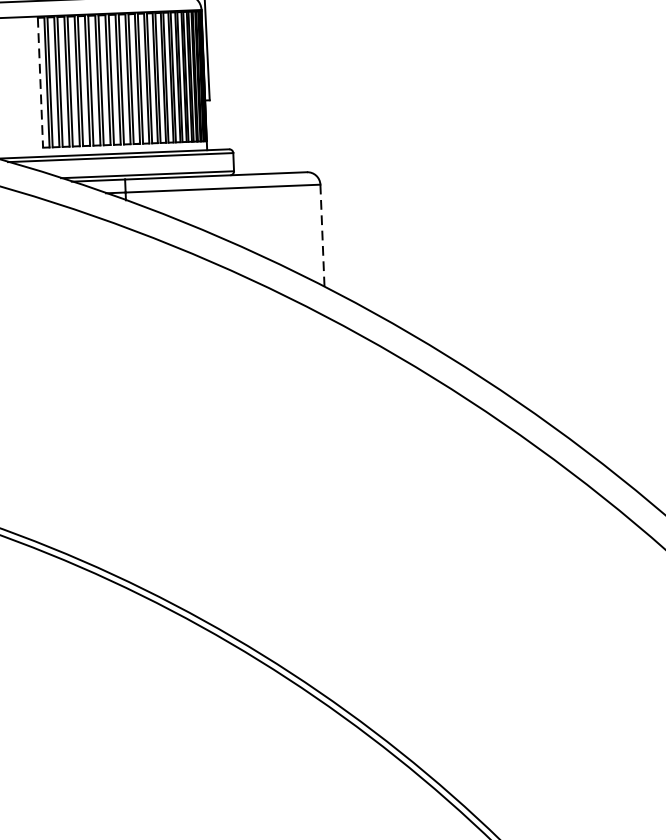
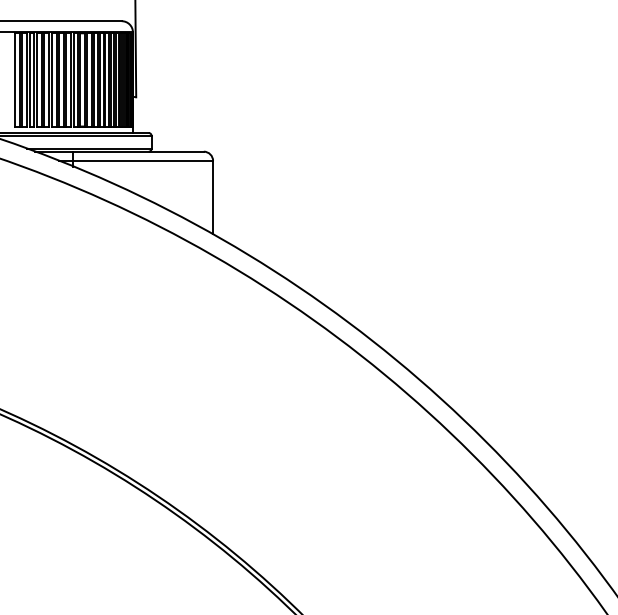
line: (40, 82) -> (15, 79), dashed -> solid
line: (322, 235) -> (213, 197), dashed -> solid

